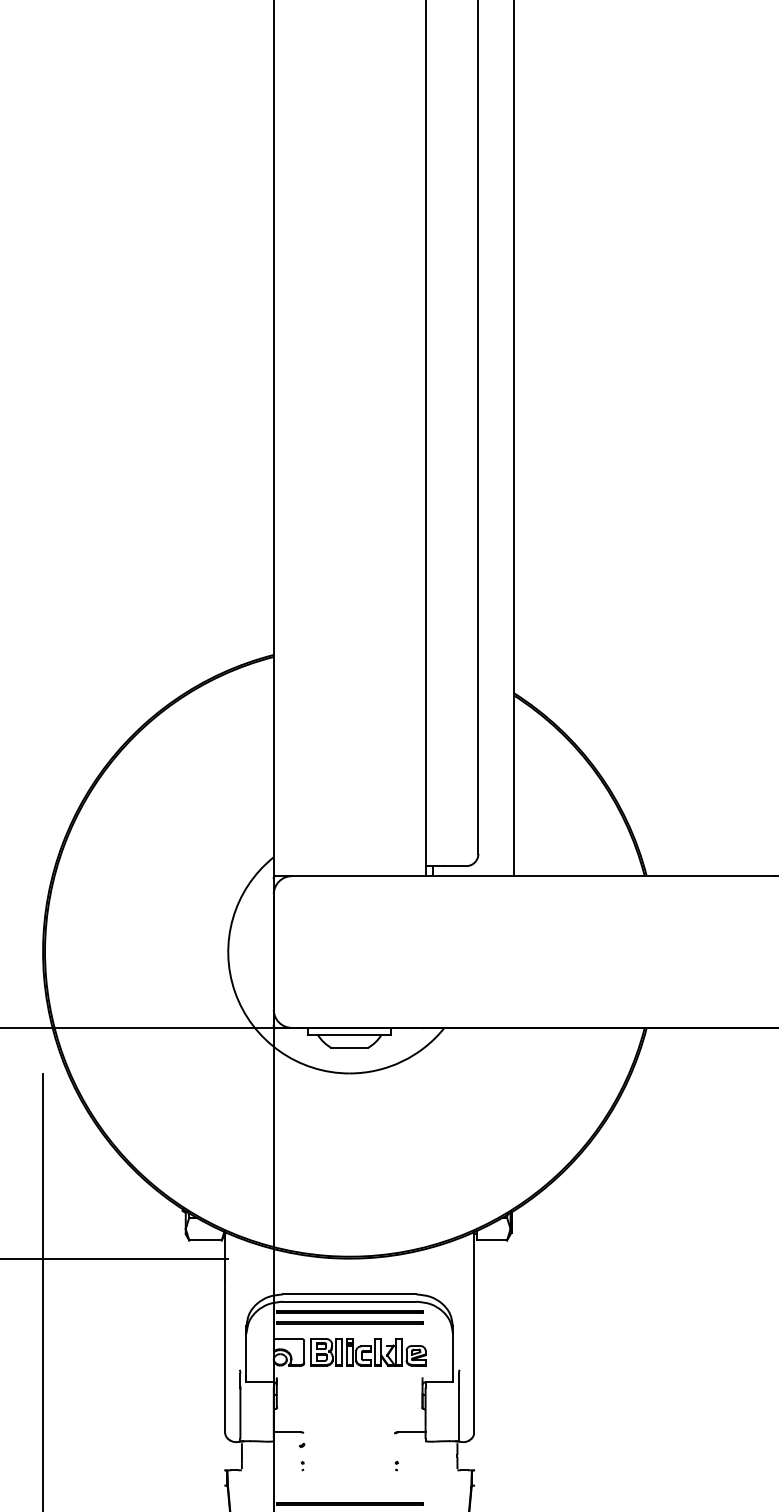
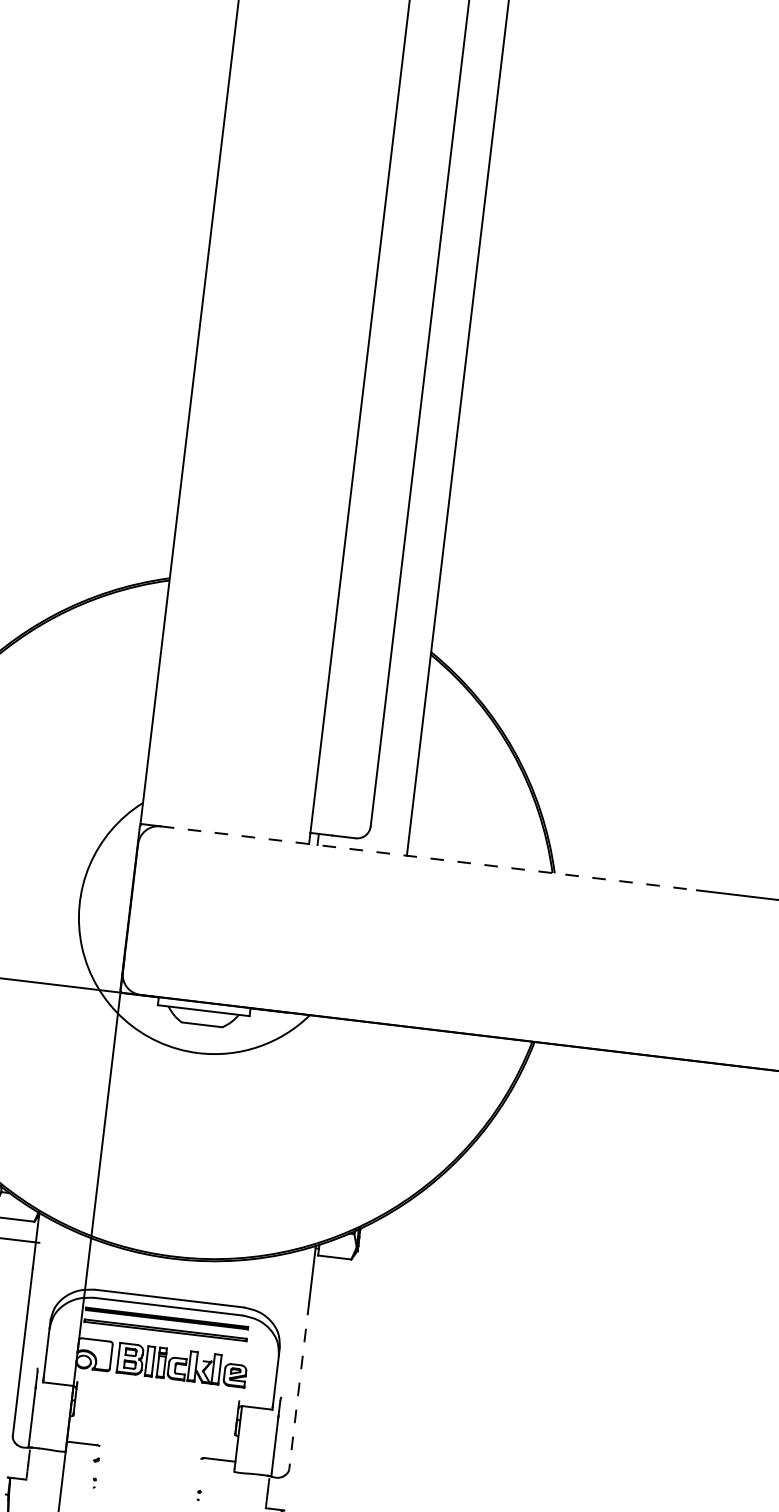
line: (533, 876) -> (428, 858), solid -> dashed
line: (474, 1358) -> (299, 1386), solid -> dashed

